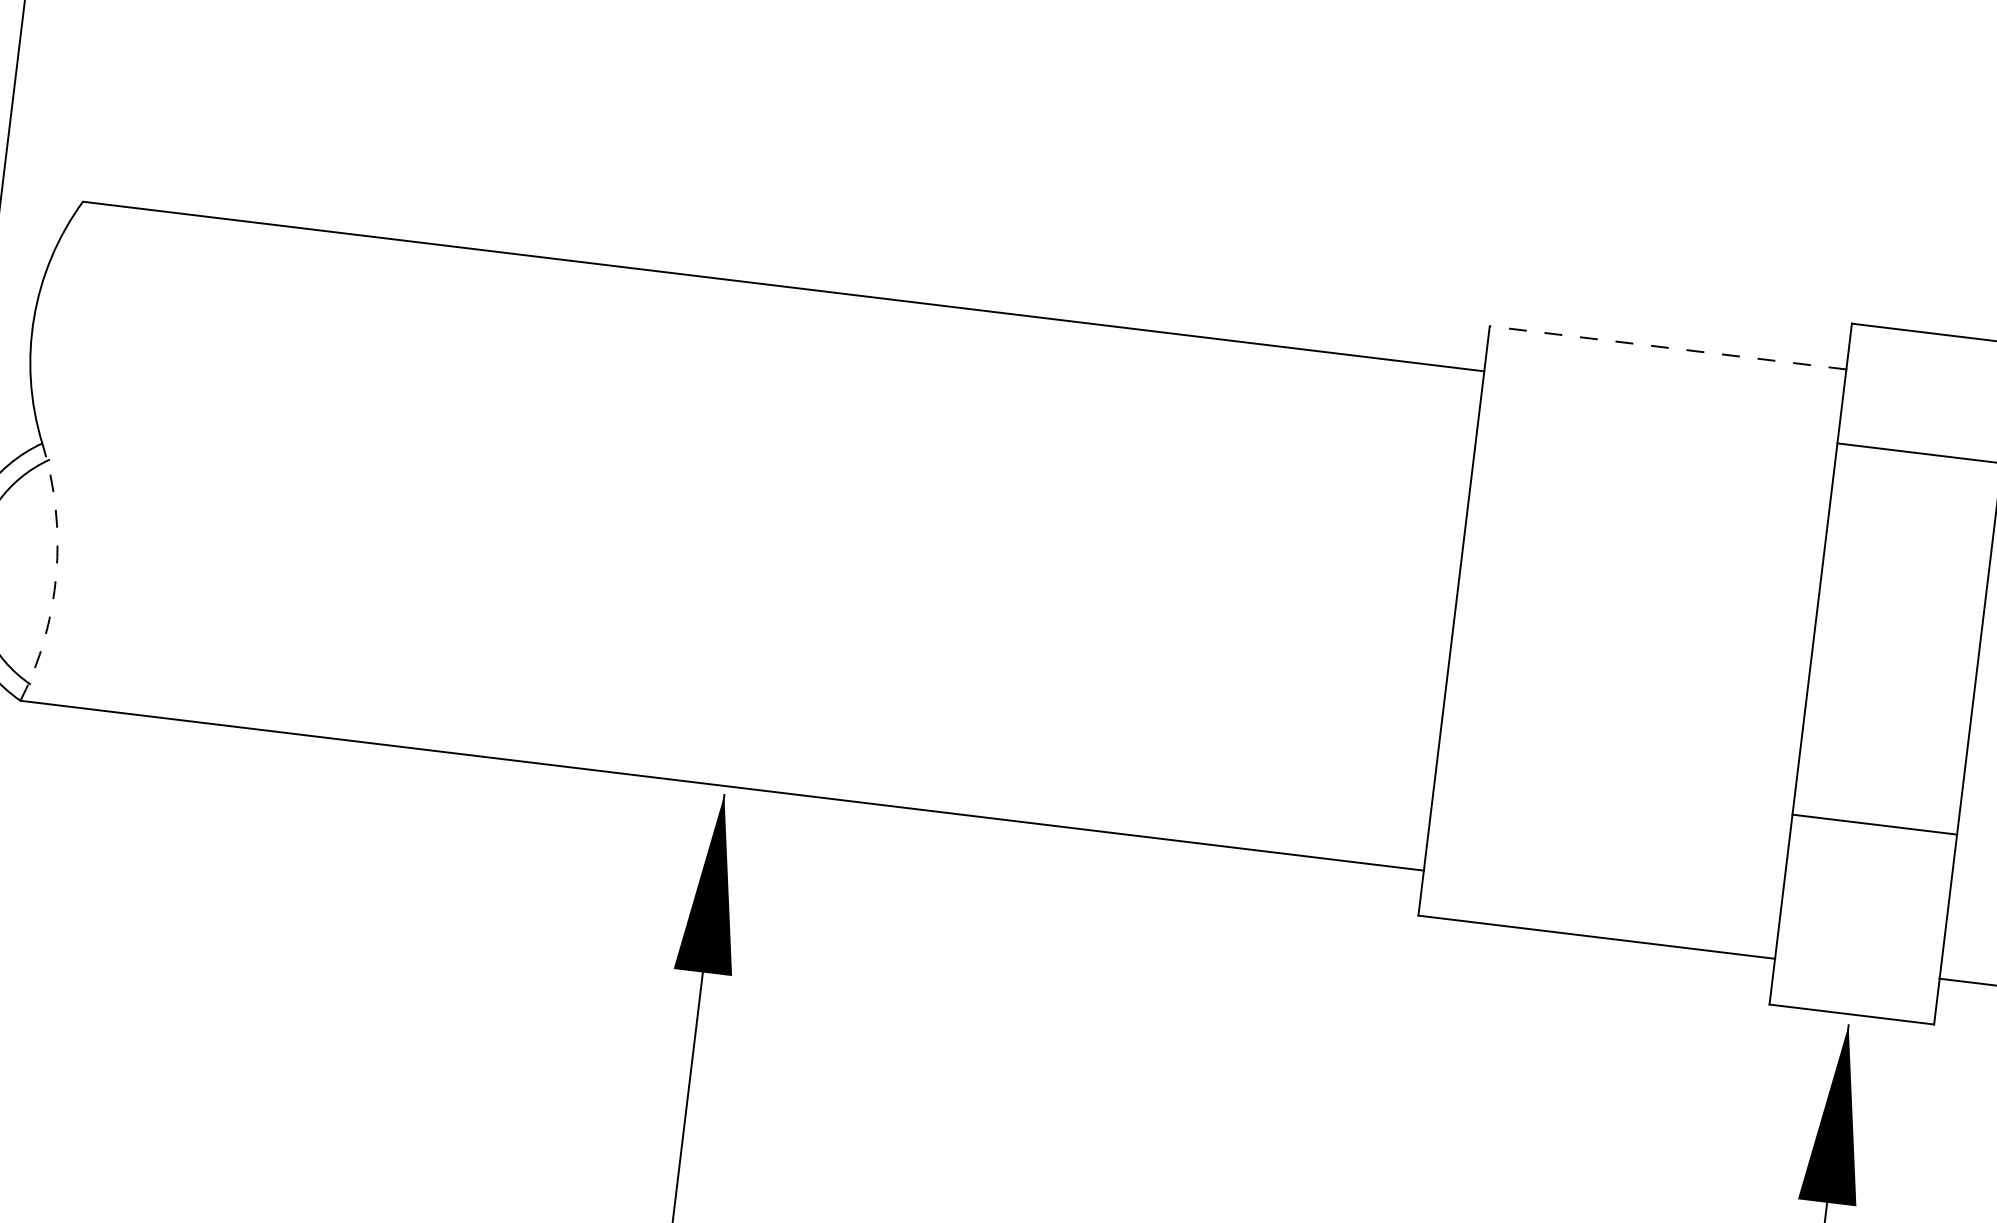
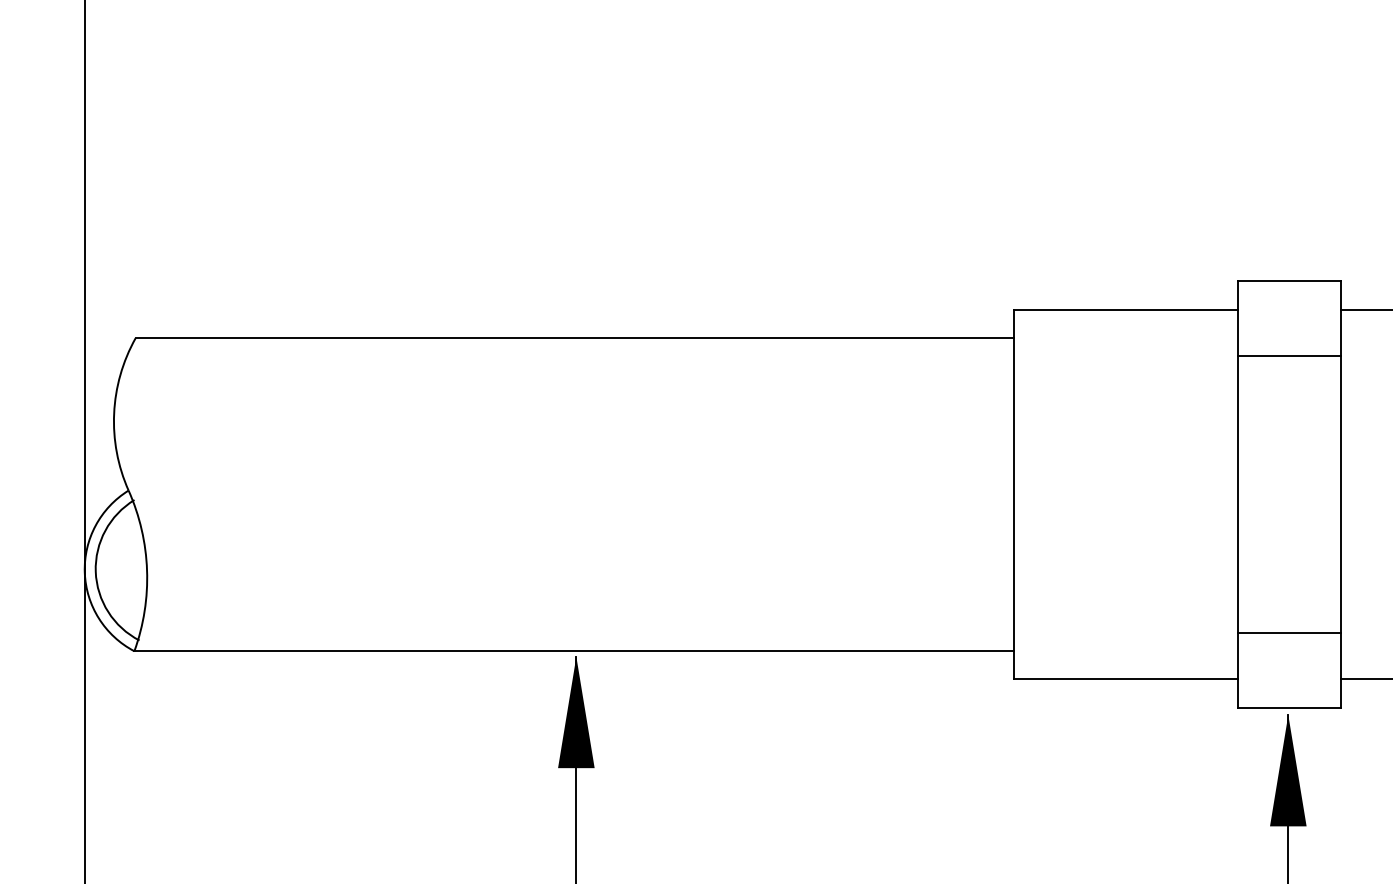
line: (1668, 347) -> (1126, 309), dashed -> solid
arc: (57, 574) -> (147, 570), dashed -> solid
line: (1874, 825) -> (1289, 633), moved

